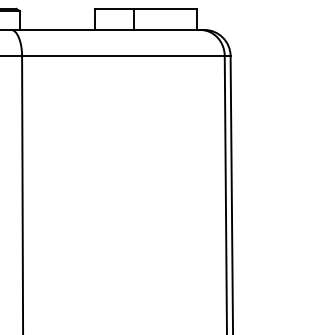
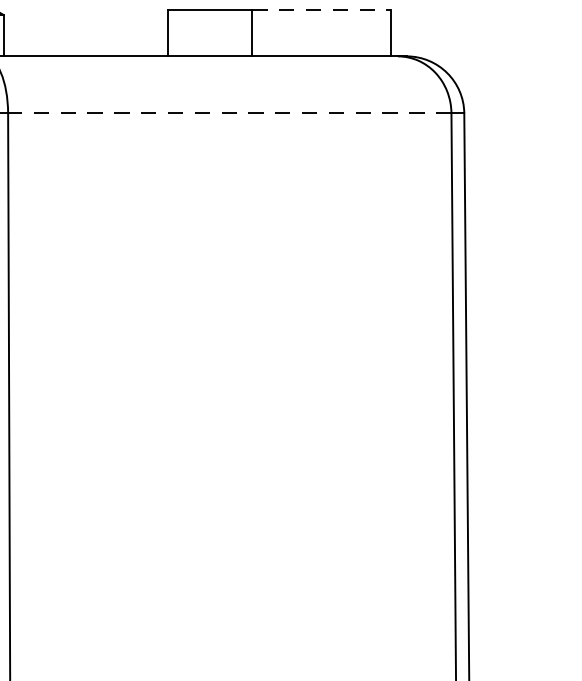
line: (165, 8) -> (321, 9), solid -> dashed
line: (122, 56) -> (227, 114), solid -> dashed

